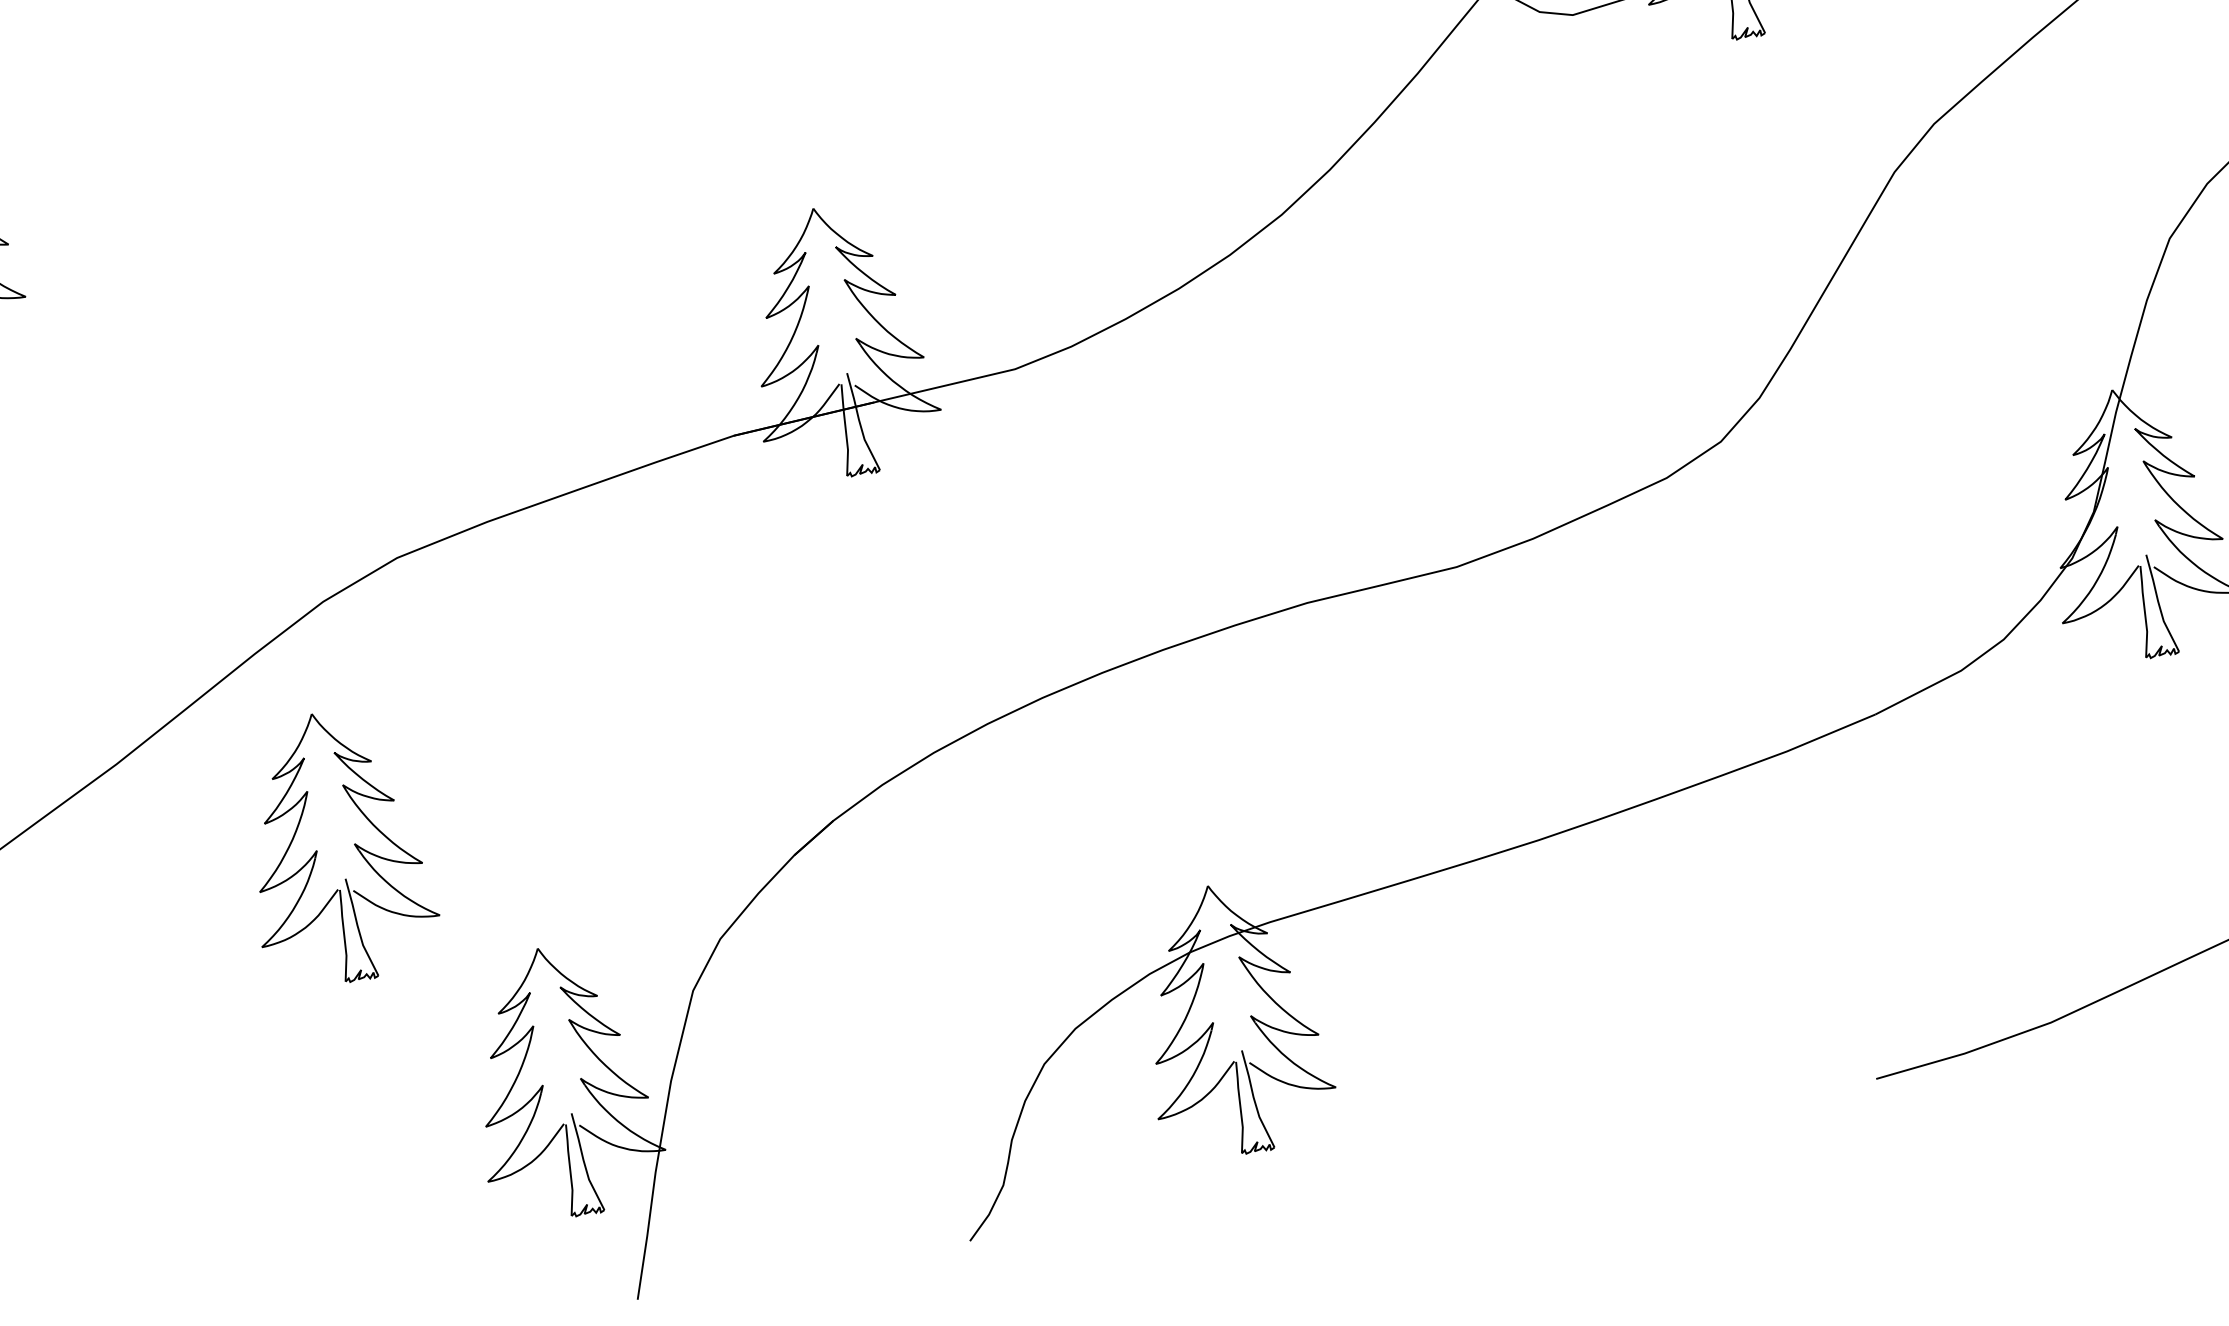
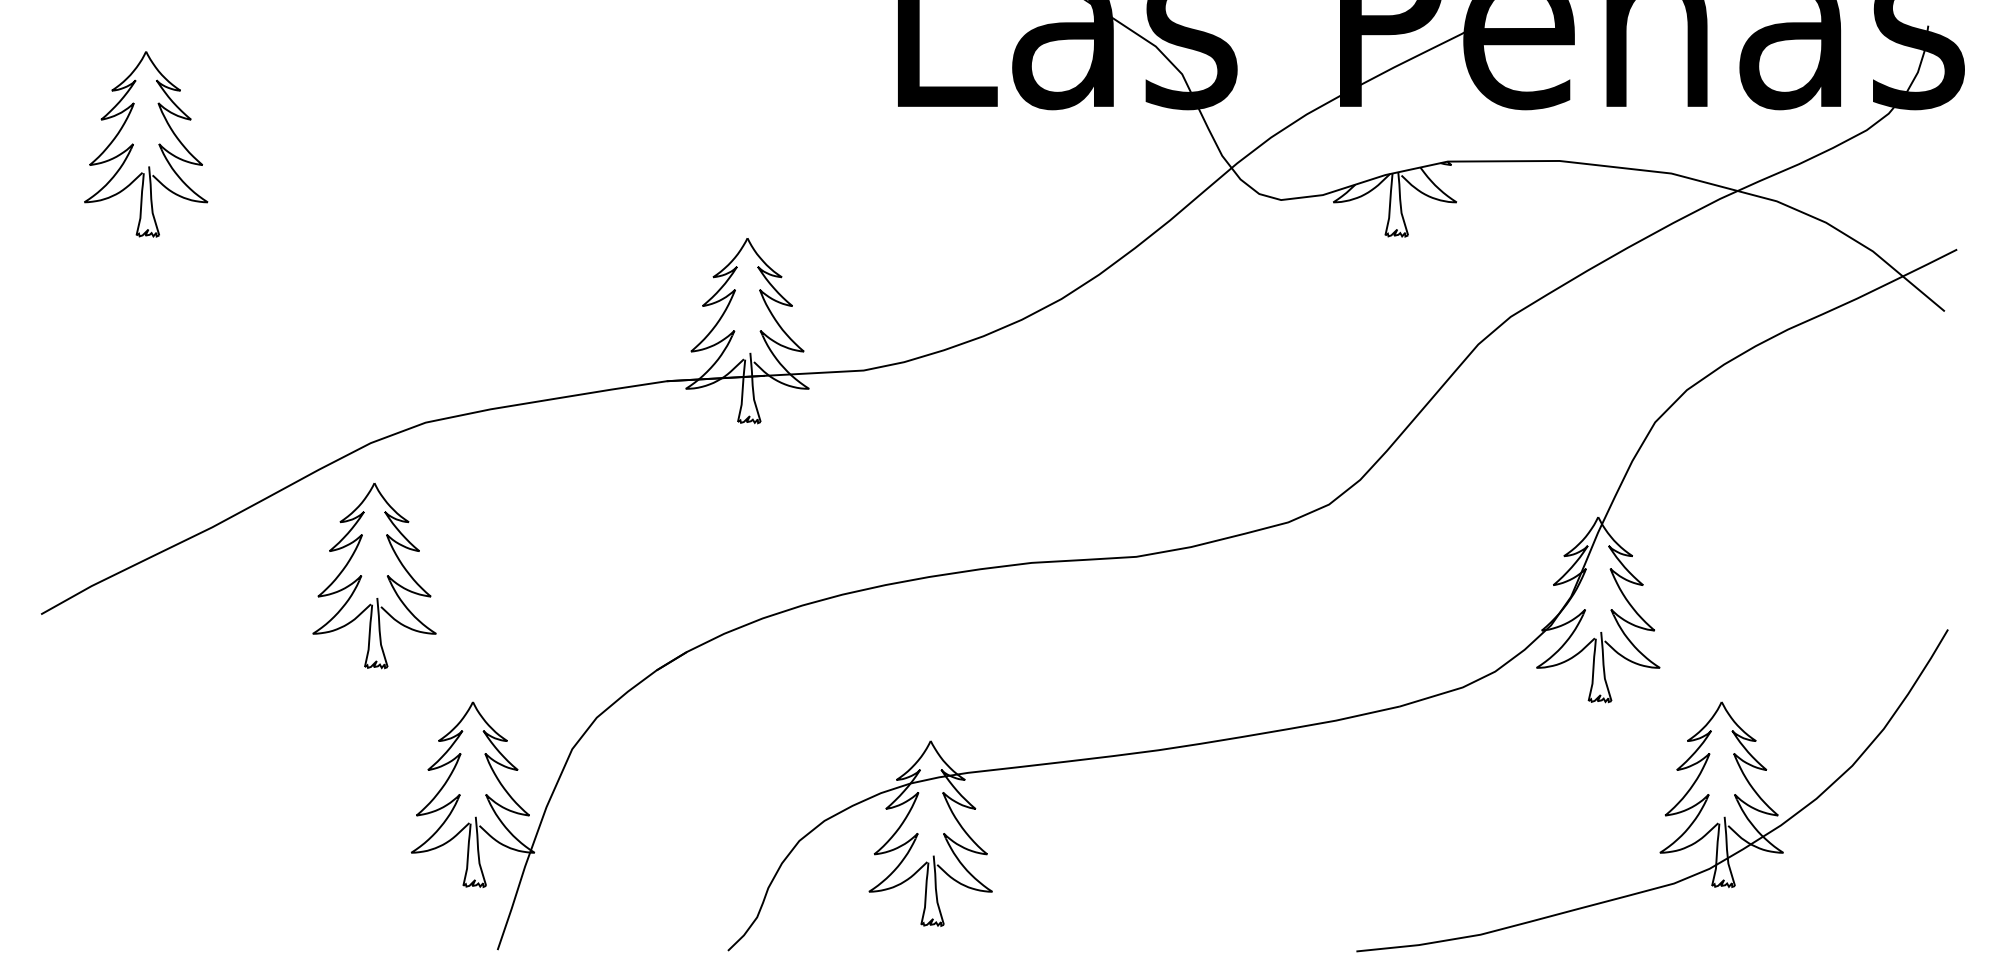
part: (335, 848) -> (374, 576), moved

